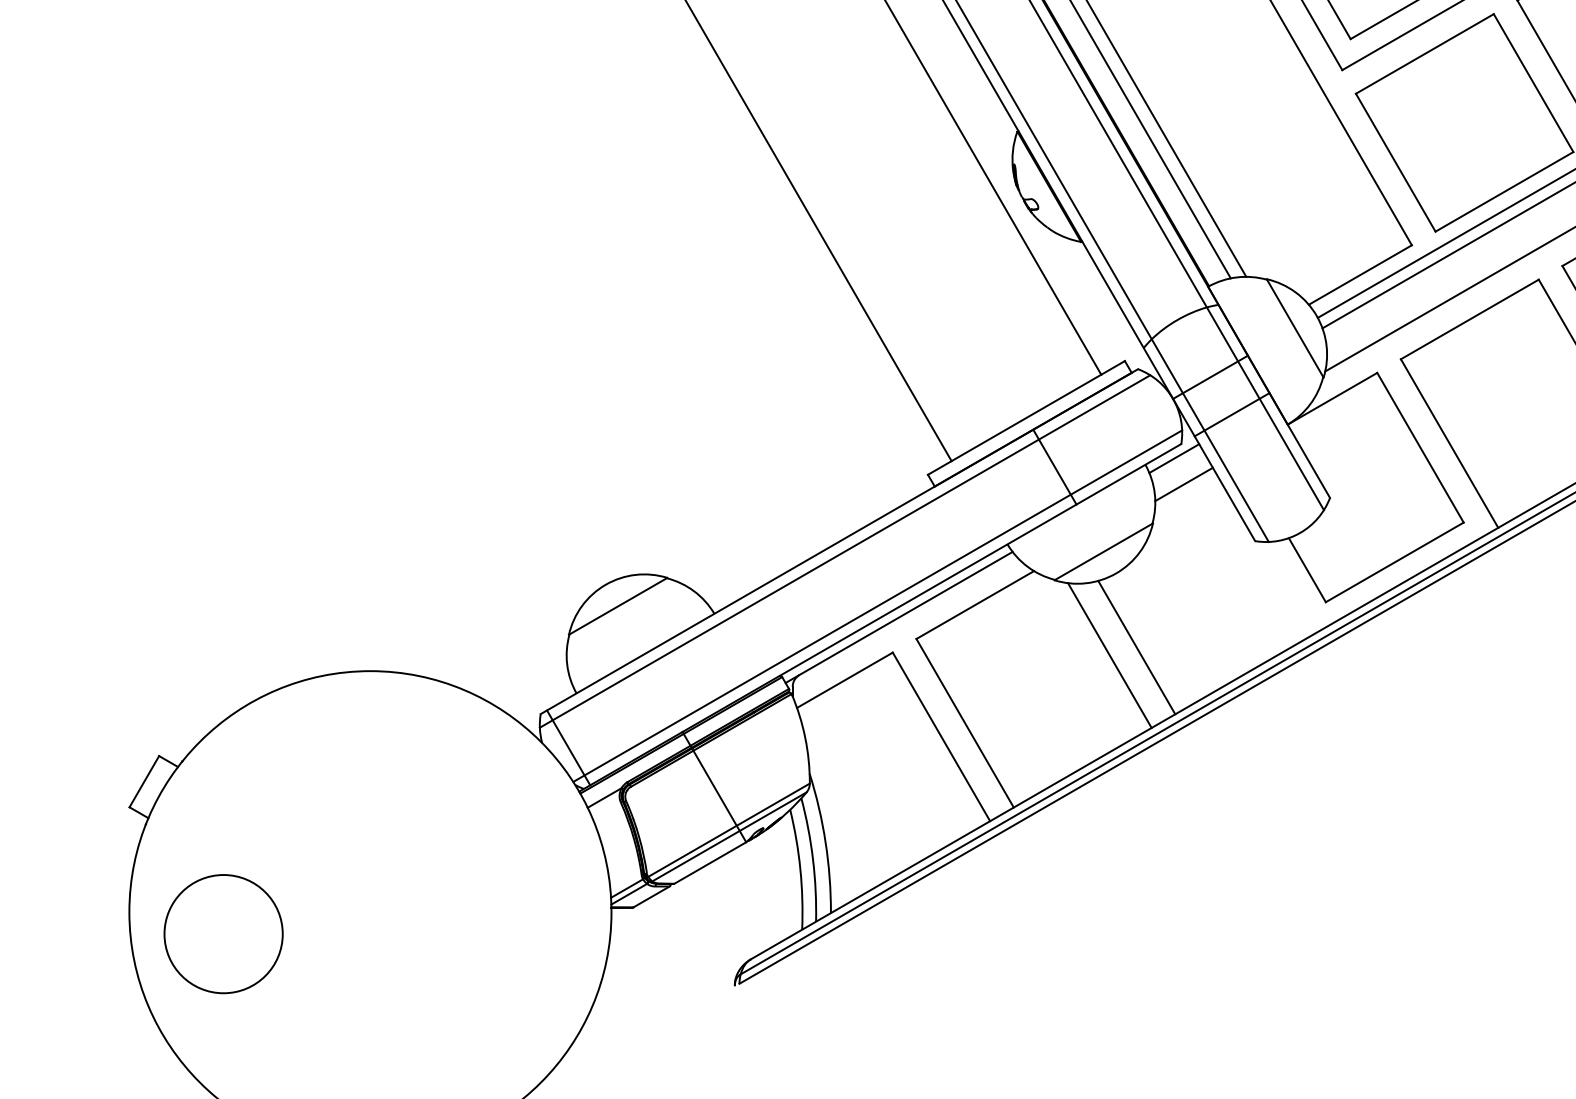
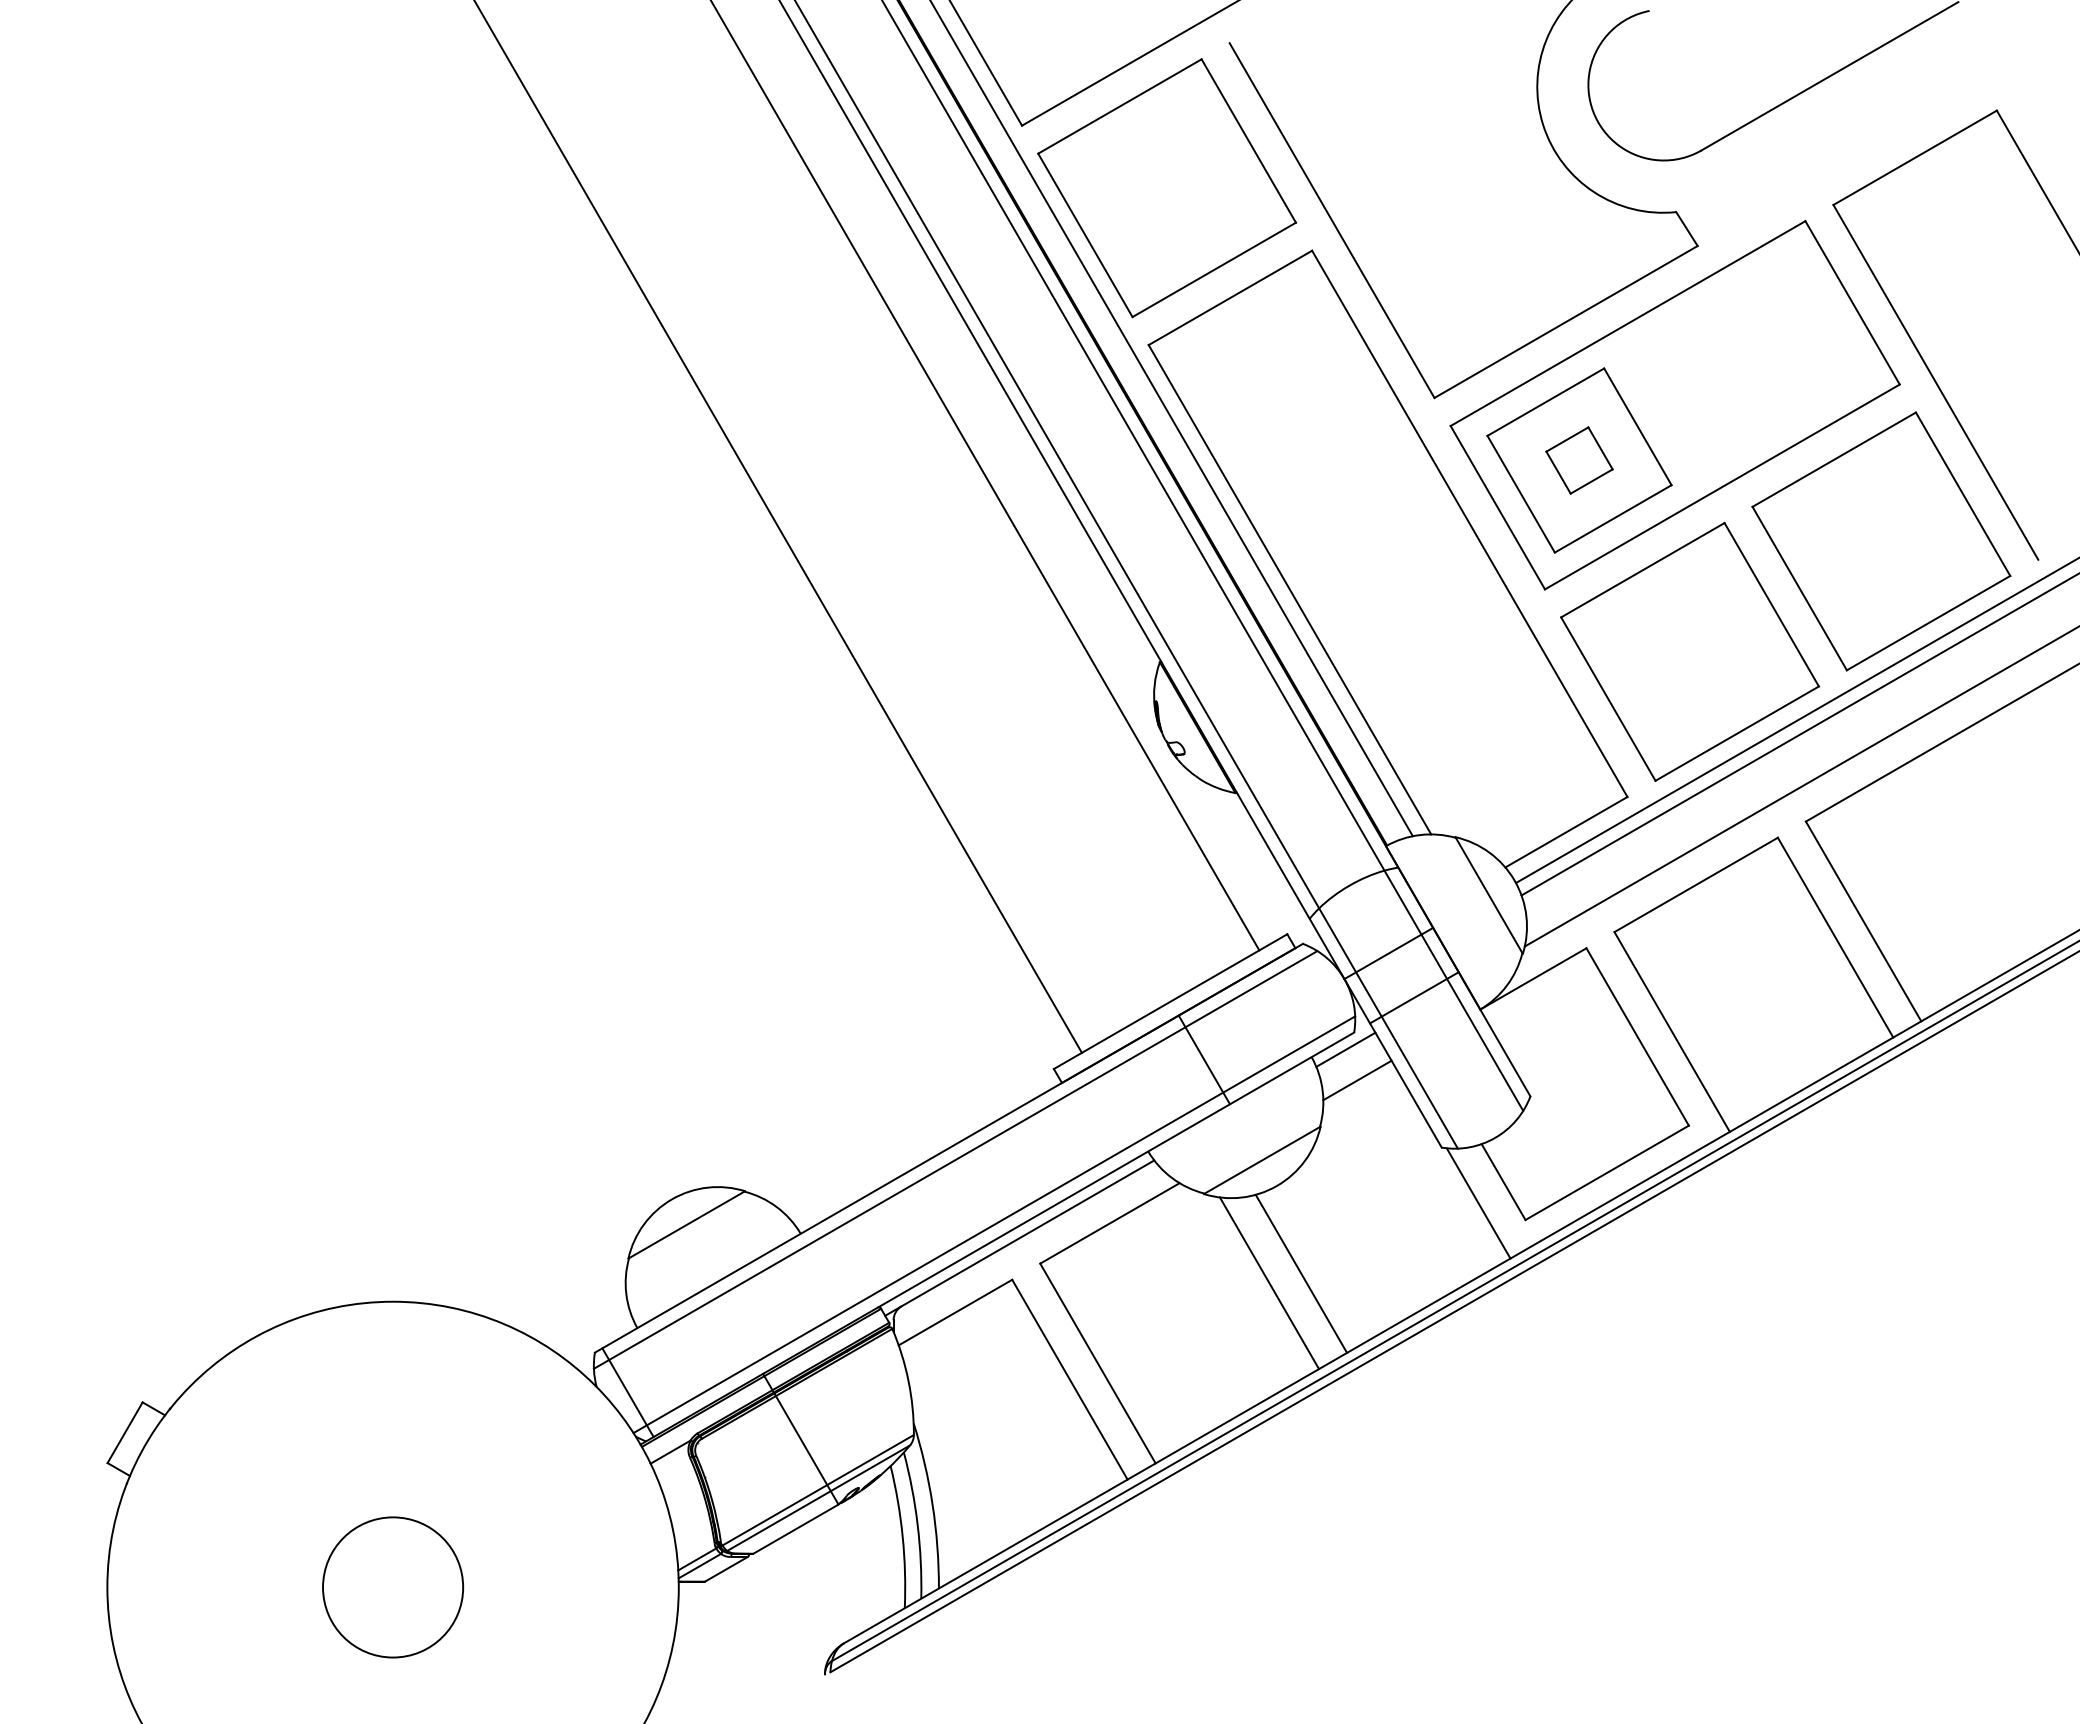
line: (1286, 588) -> (1478, 1203), added
circle: (223, 934) -> (393, 1587), moved

